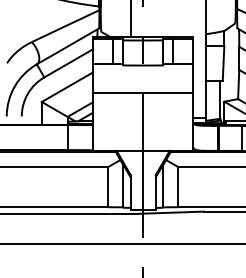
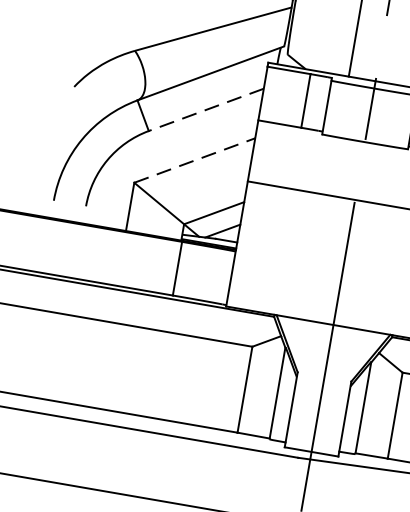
line: (68, 63) -> (205, 110), solid -> dashed
line: (67, 87) -> (194, 161), solid -> dashed

